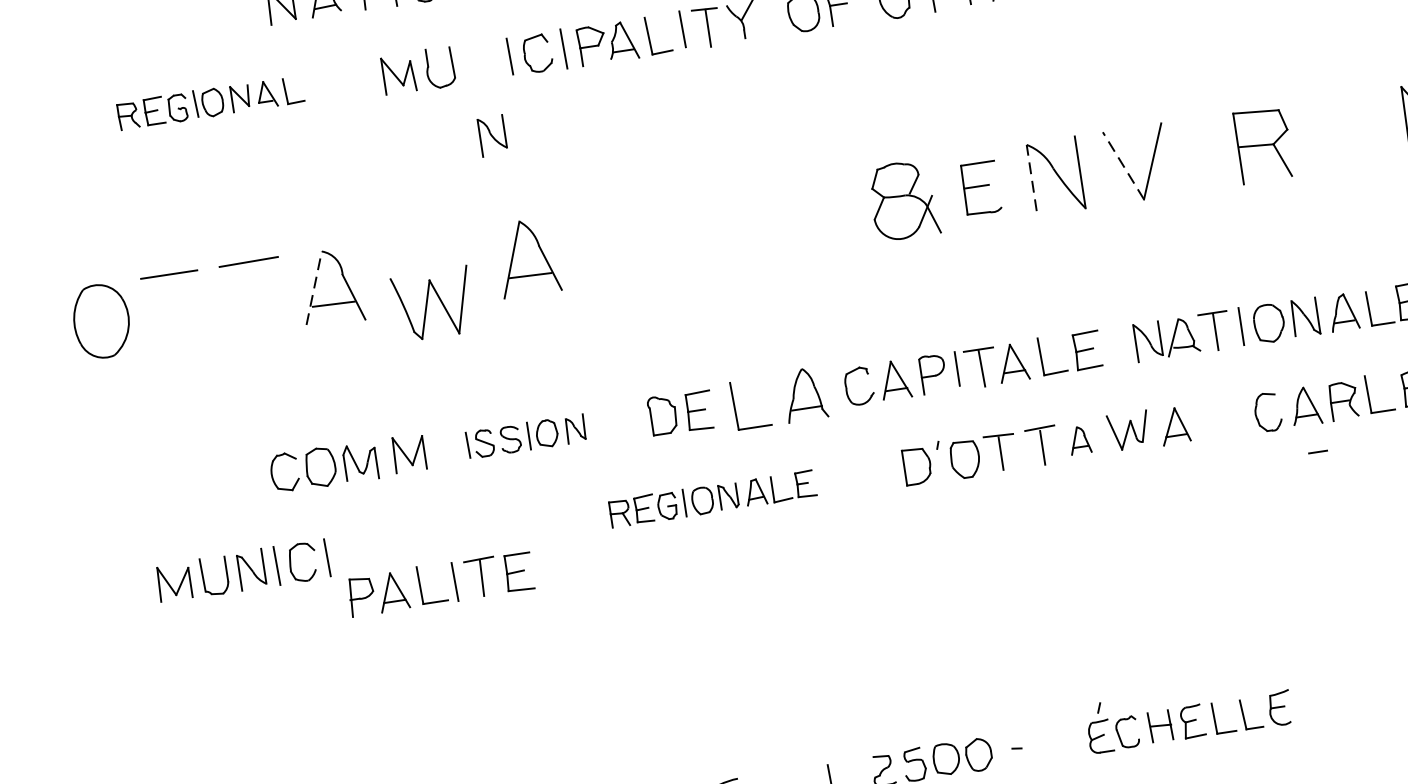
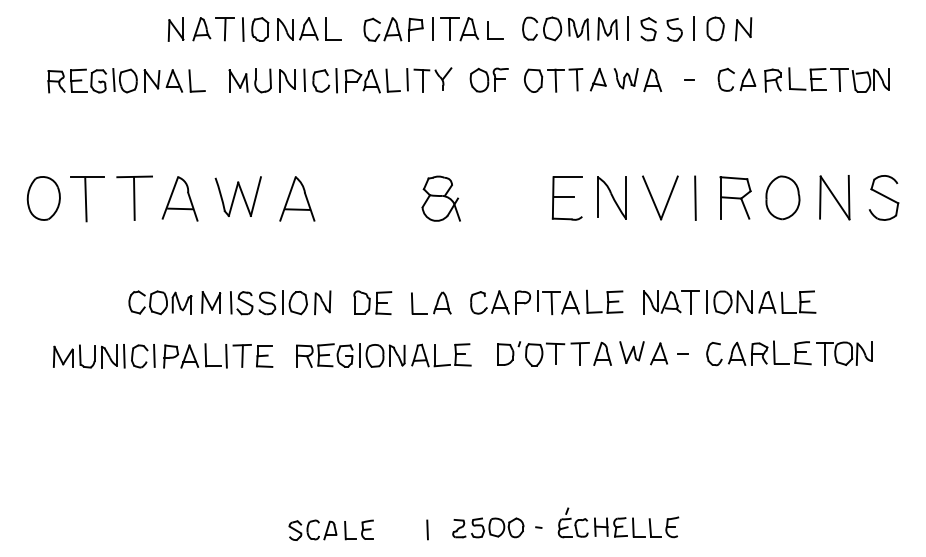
part: (210, 102) -> (126, 80), size x1.43
part: (1342, 131) -> (782, 197), added
part: (492, 135) -> (287, 80), moved
line: (1196, 154) -> (695, 197), added
line: (1122, 165) -> (651, 197), dashed -> solid
line: (1031, 177) -> (597, 196), dashed -> solid
part: (979, 188) -> (566, 198), size x1.43
part: (902, 200) -> (440, 198), moved
line: (314, 287) -> (170, 197), dashed -> solid
line: (253, 298) -> (134, 198), added
part: (431, 304) -> (237, 196), moved
line: (171, 312) -> (85, 199), added
part: (779, 397) -> (431, 302), size x0.71
part: (525, 435) -> (280, 302), size x1.43
part: (1079, 439) -> (602, 353), size x1.43
line: (1317, 452) -> (682, 353), moved
part: (712, 498) -> (383, 355), size x1.43
part: (453, 581) -> (225, 355), moved
part: (1188, 713) -> (618, 522), moved

